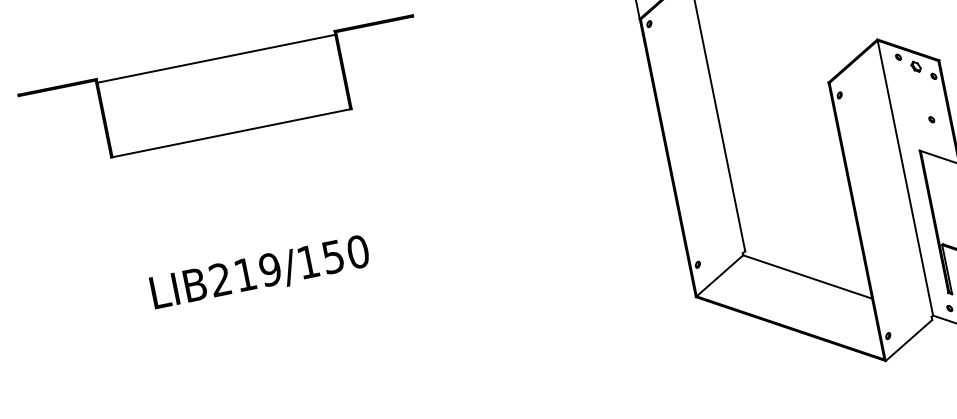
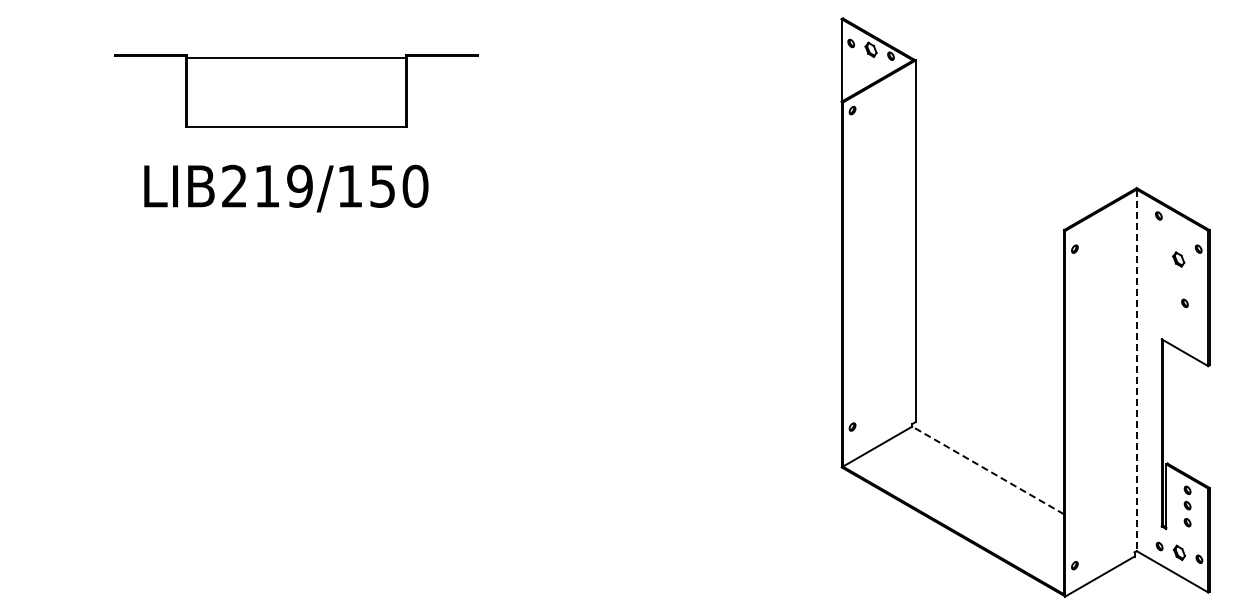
part: (915, 66) -> (1178, 259), moved
part: (223, 94) -> (296, 90), size x0.7
line: (905, 178) -> (1136, 370), solid -> dashed
text: (260, 273) -> (286, 188), moved
line: (807, 276) -> (988, 470), solid -> dashed

